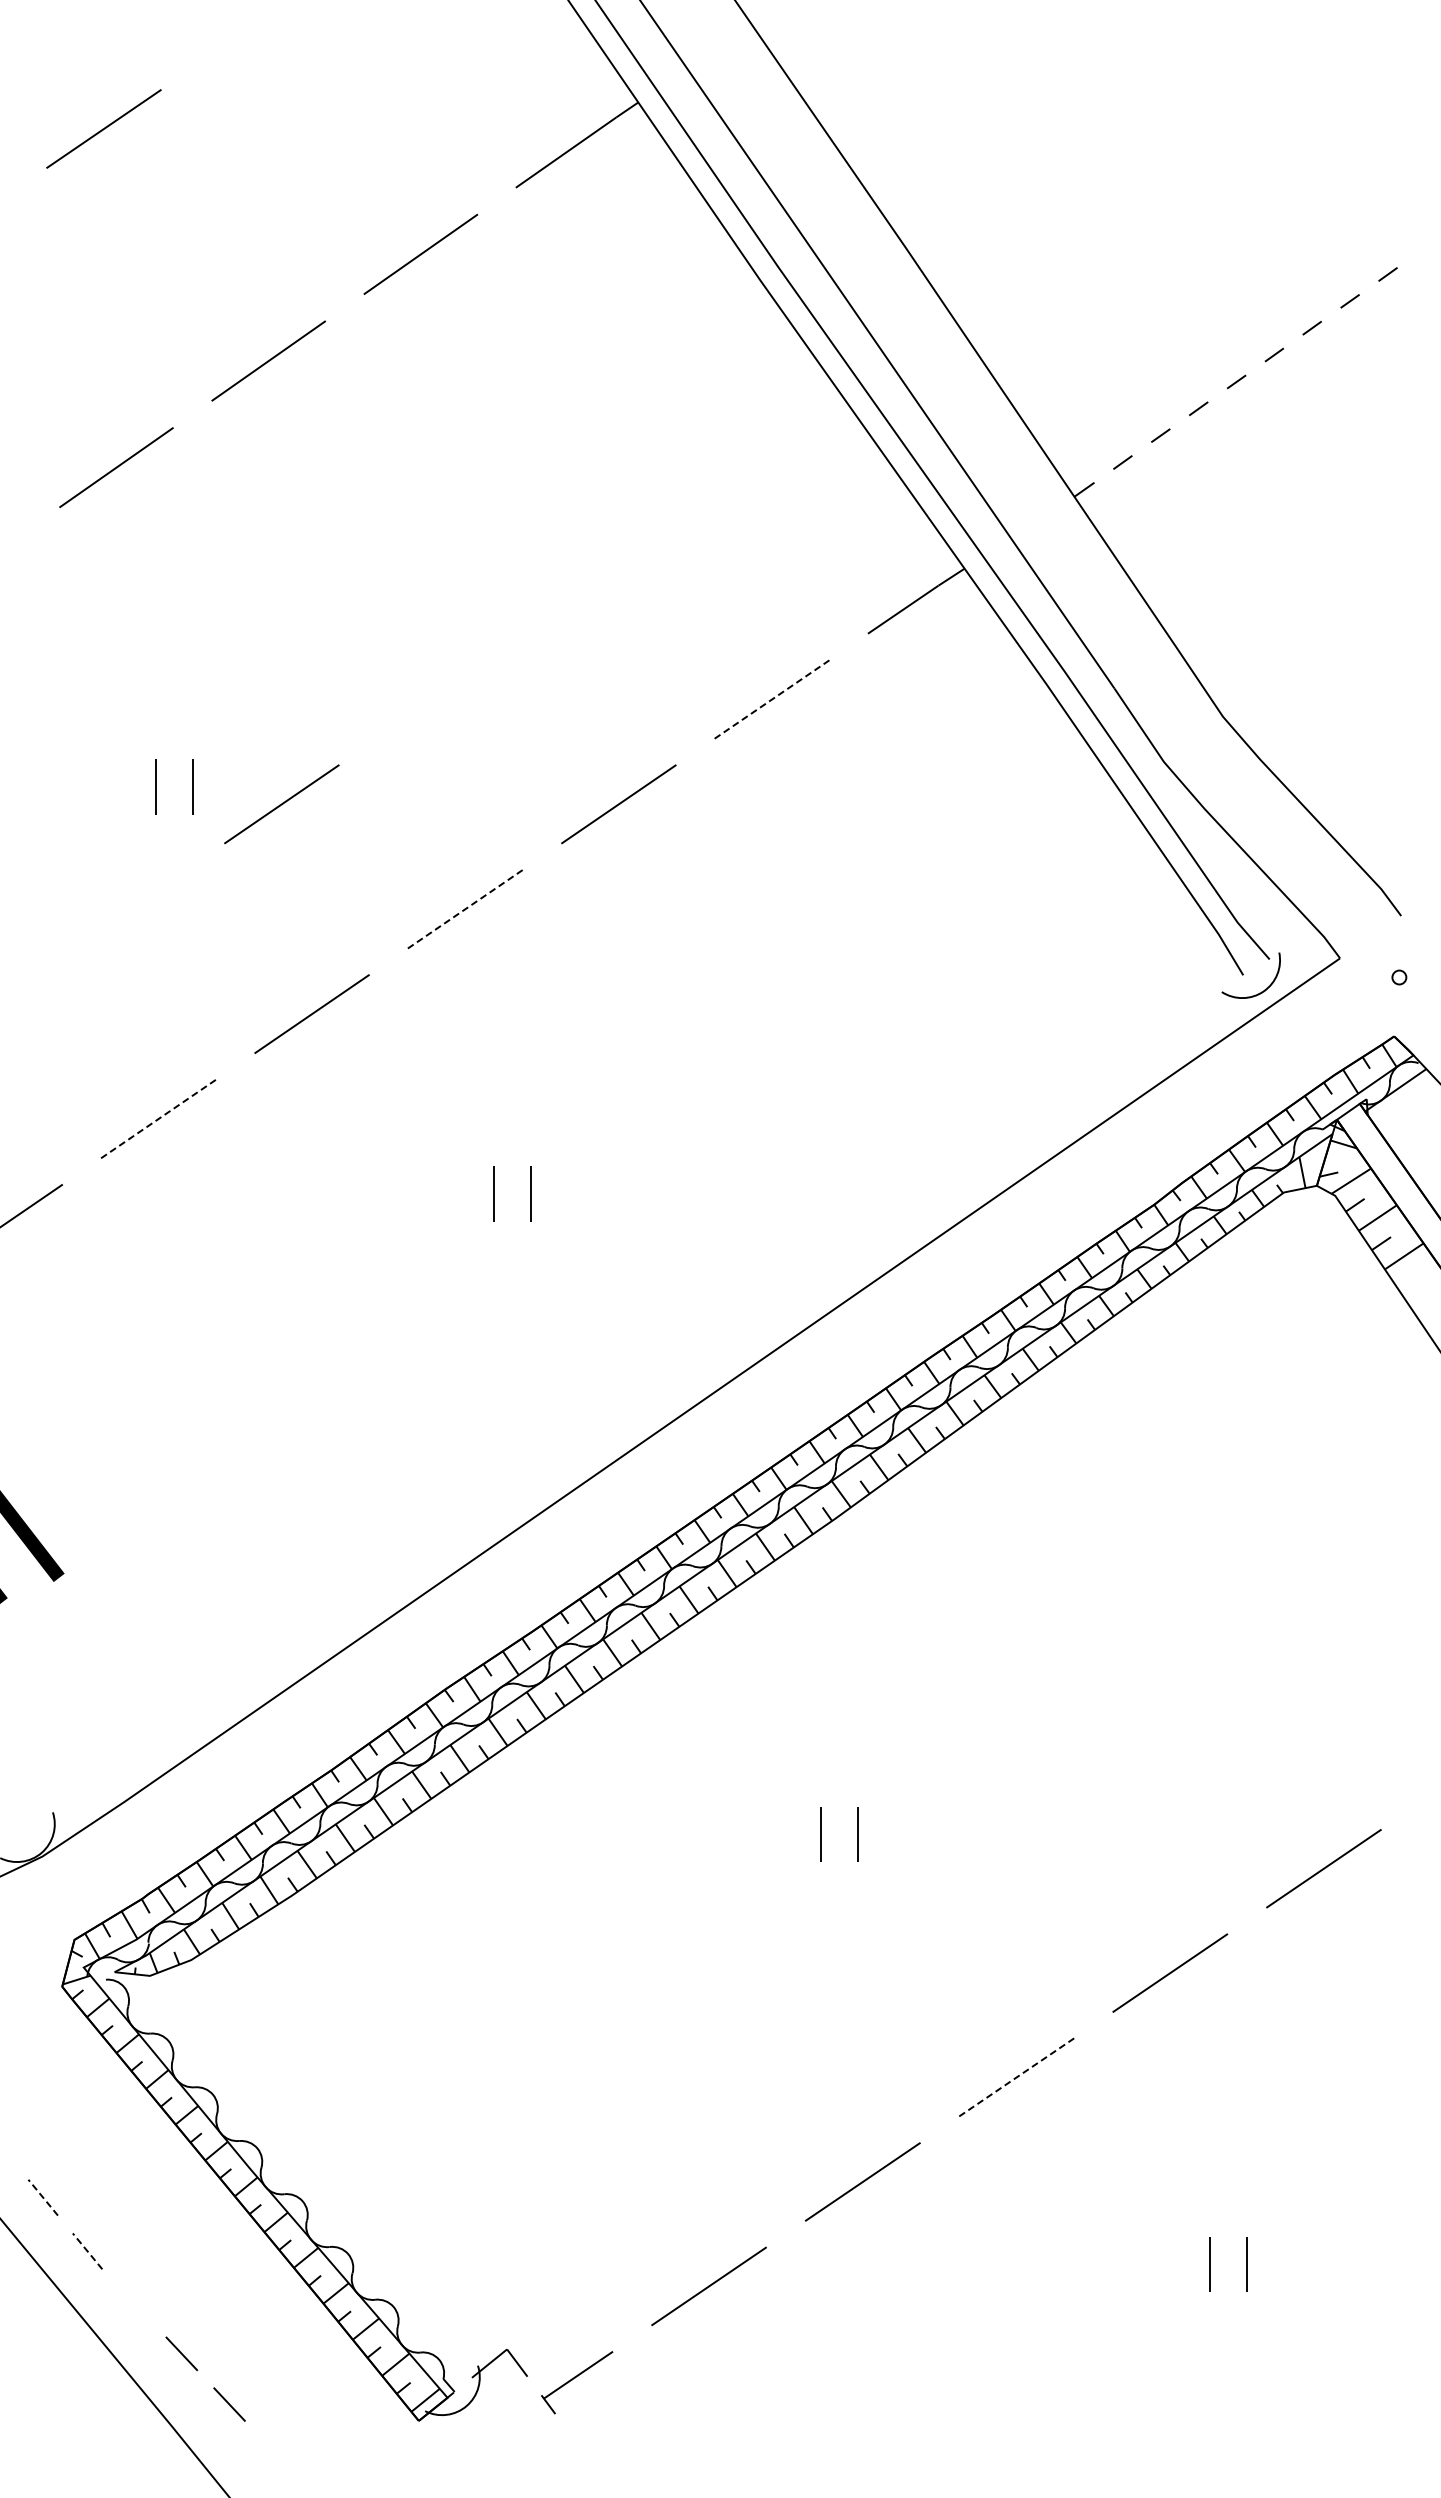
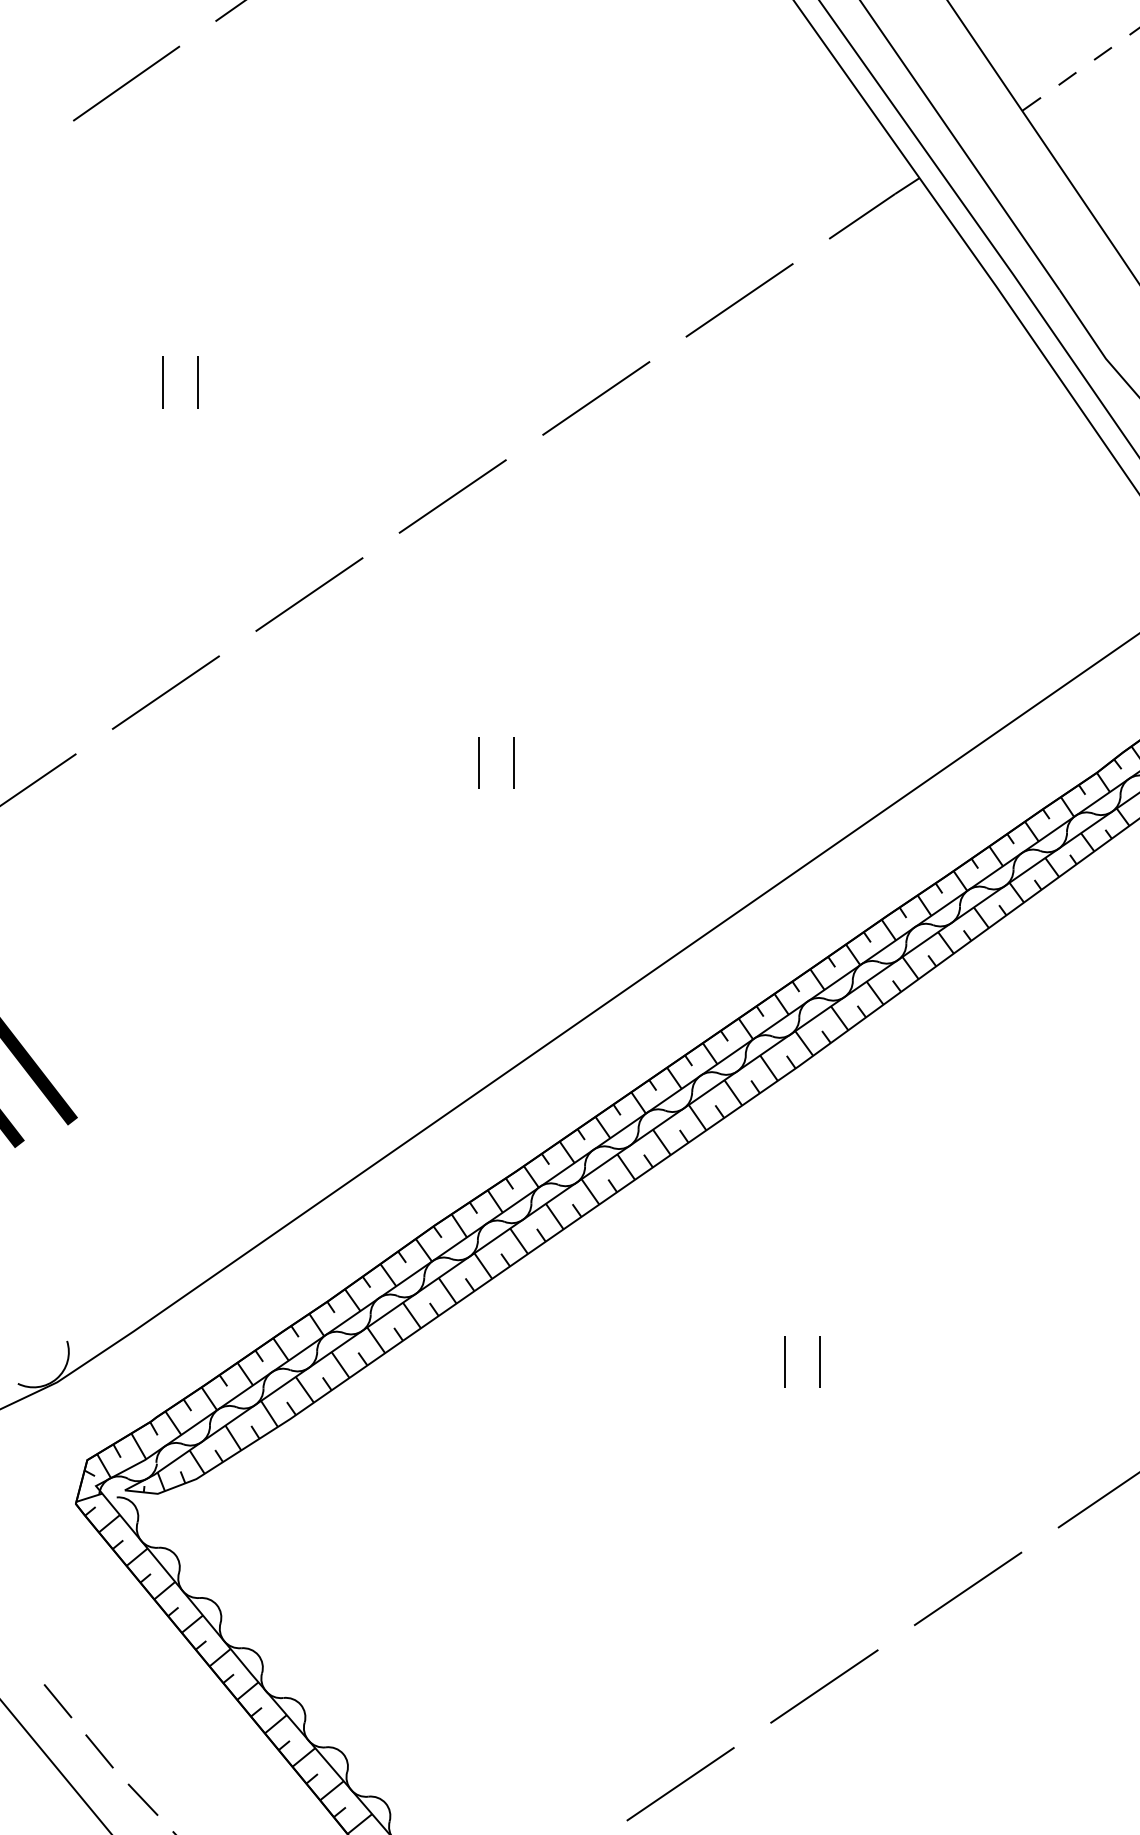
line: (772, 699) -> (739, 300), dashed -> solid
line: (281, 804) -> (280, 398), removed
line: (465, 909) -> (452, 496), dashed -> solid
line: (158, 1119) -> (165, 693), dashed -> solid
line: (1016, 2077) -> (968, 1588), dashed -> solid
line: (42, 2197) -> (57, 1701), dashed -> solid
line: (87, 2251) -> (99, 1751), dashed -> solid
line: (133, 2302) -> (142, 1799), added

